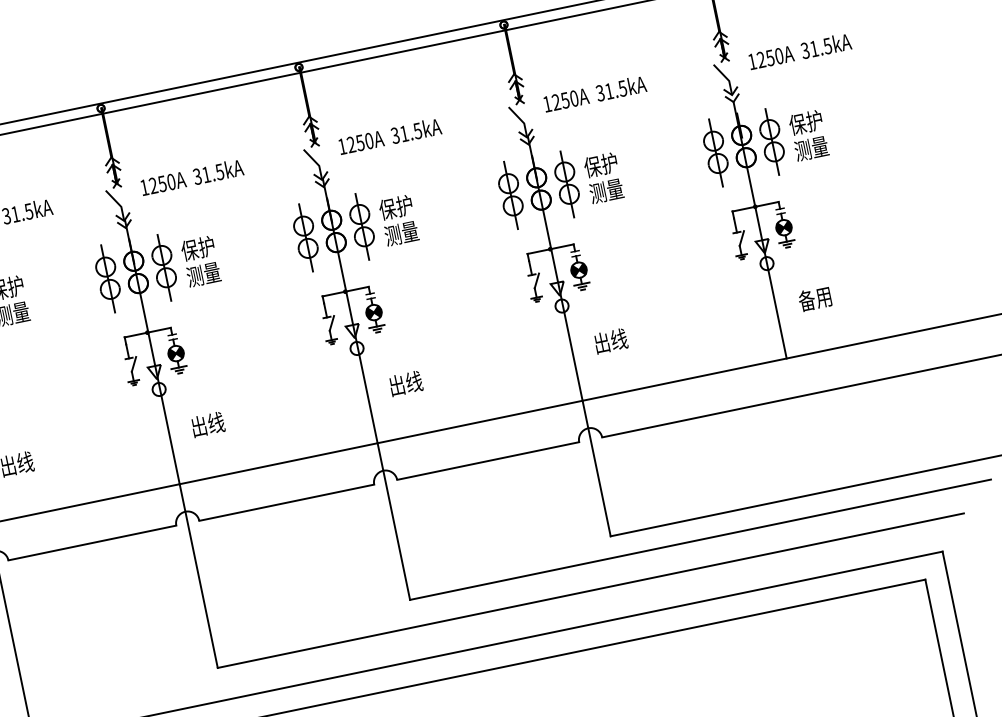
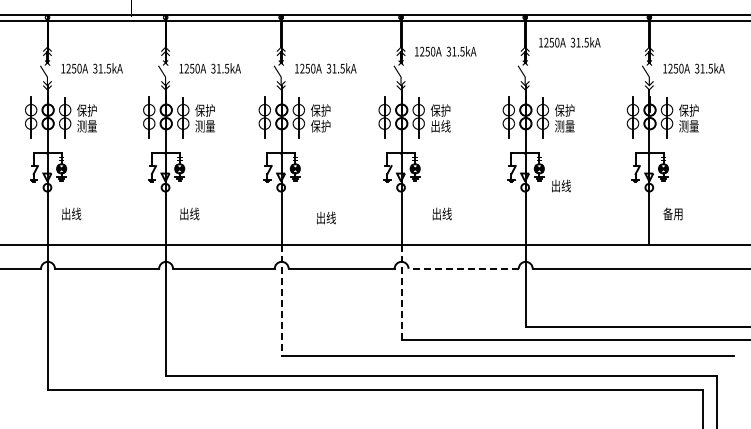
text: (594, 94) -> (569, 42), moved
text: (389, 136) -> (445, 51), moved
text: (401, 233) -> (440, 126), 测量 -> 出线
text: (203, 275) -> (320, 126), 测量 -> 保护
text: (611, 340) -> (561, 185), moved
text: (404, 383) -> (441, 213), moved
text: (208, 423) -> (326, 217), moved
line: (487, 460) -> (463, 268), solid -> dashed
line: (394, 523) -> (401, 293), solid -> dashed
line: (198, 575) -> (281, 300), solid -> dashed

